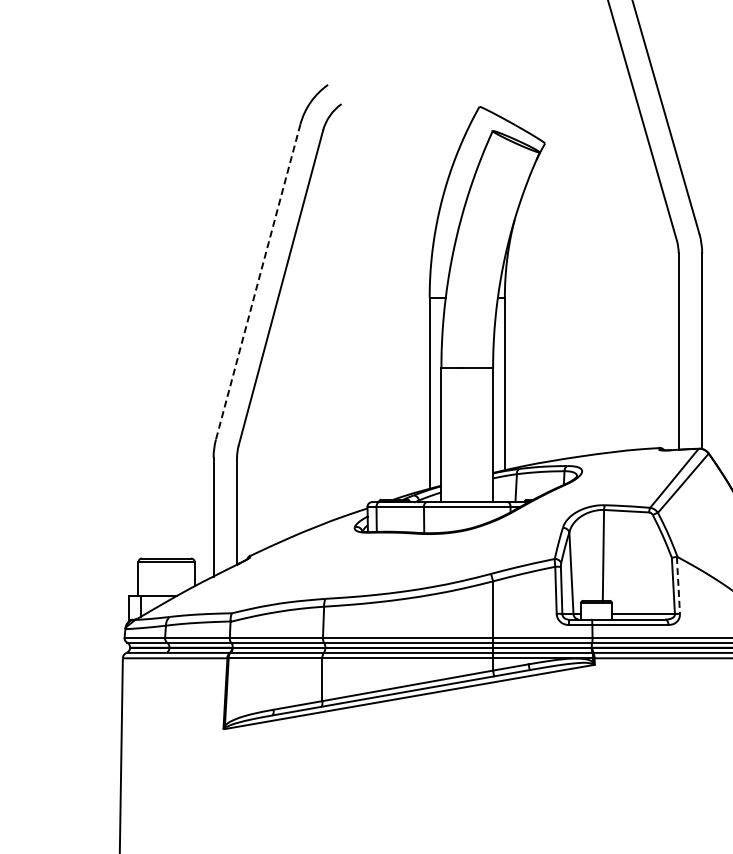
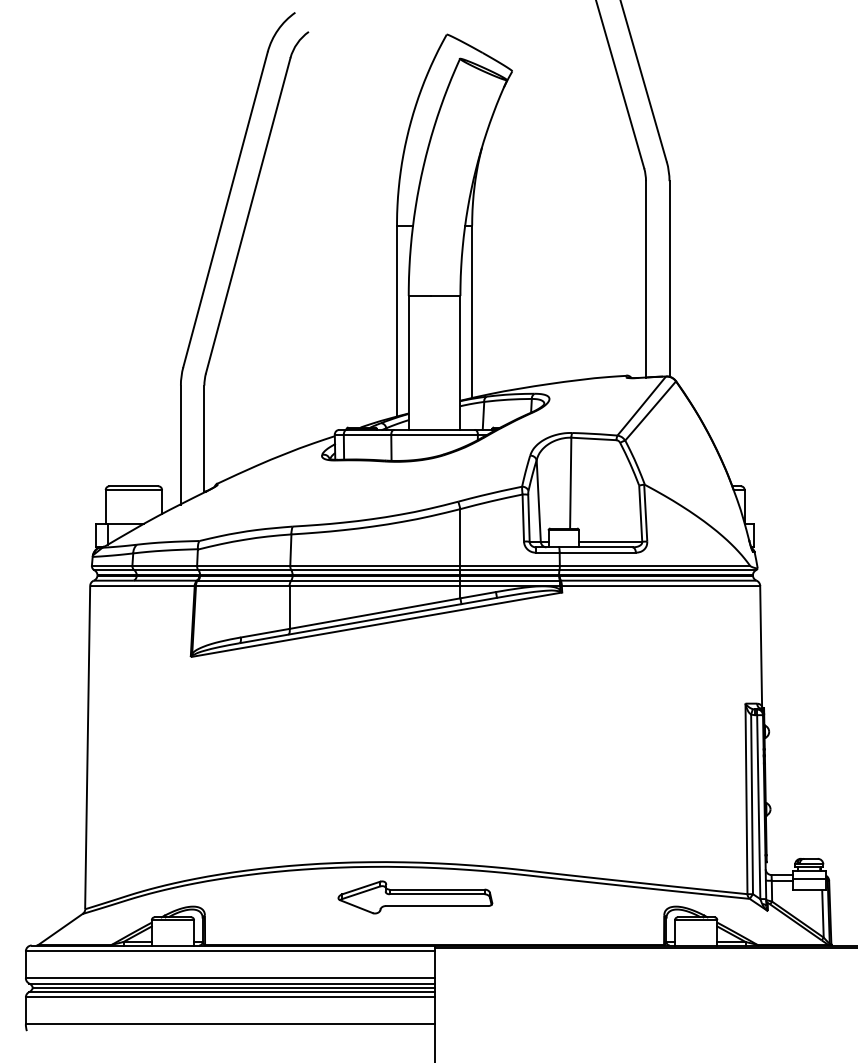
line: (258, 282) -> (225, 210), dashed -> solid
line: (678, 584) -> (645, 512), dashed -> solid

